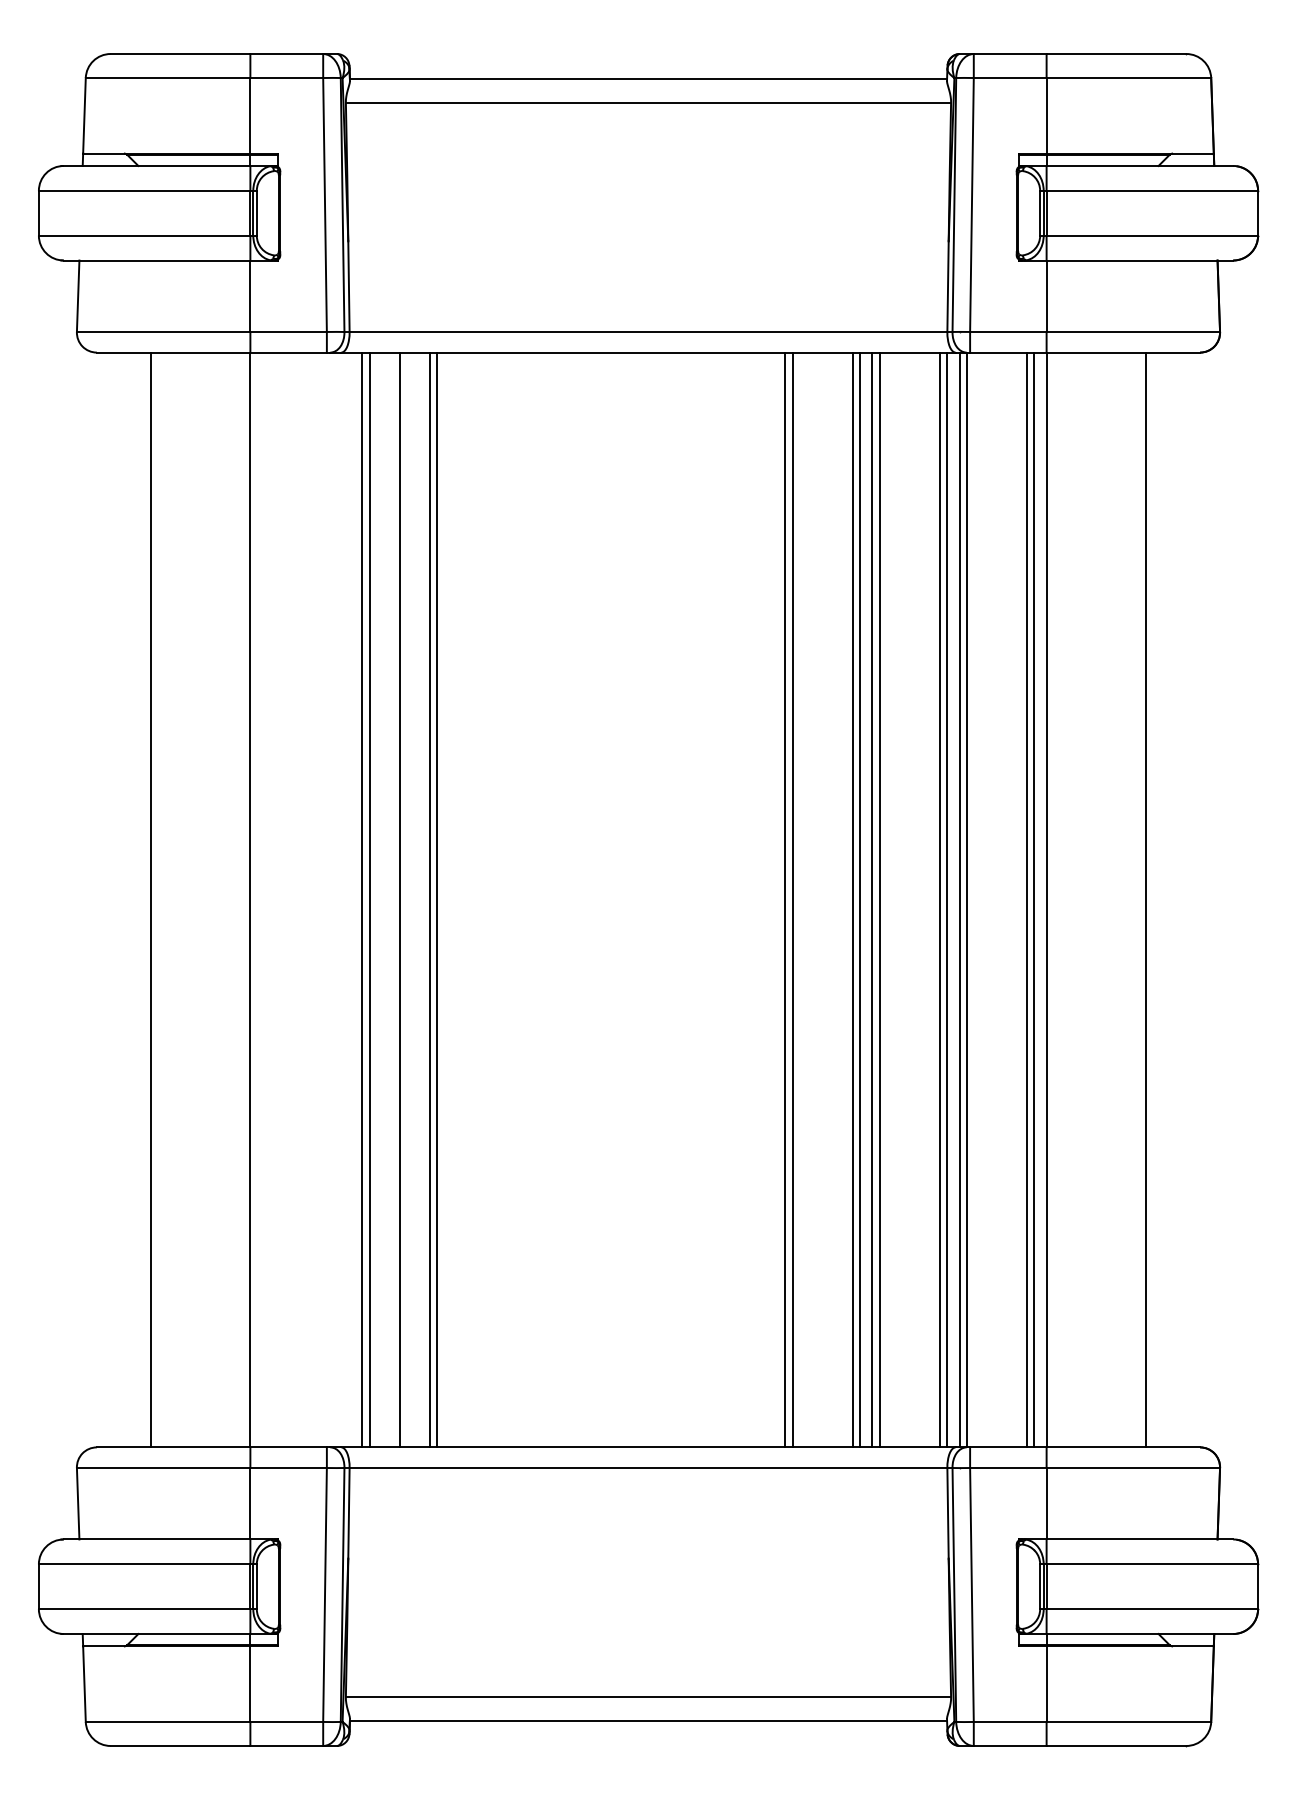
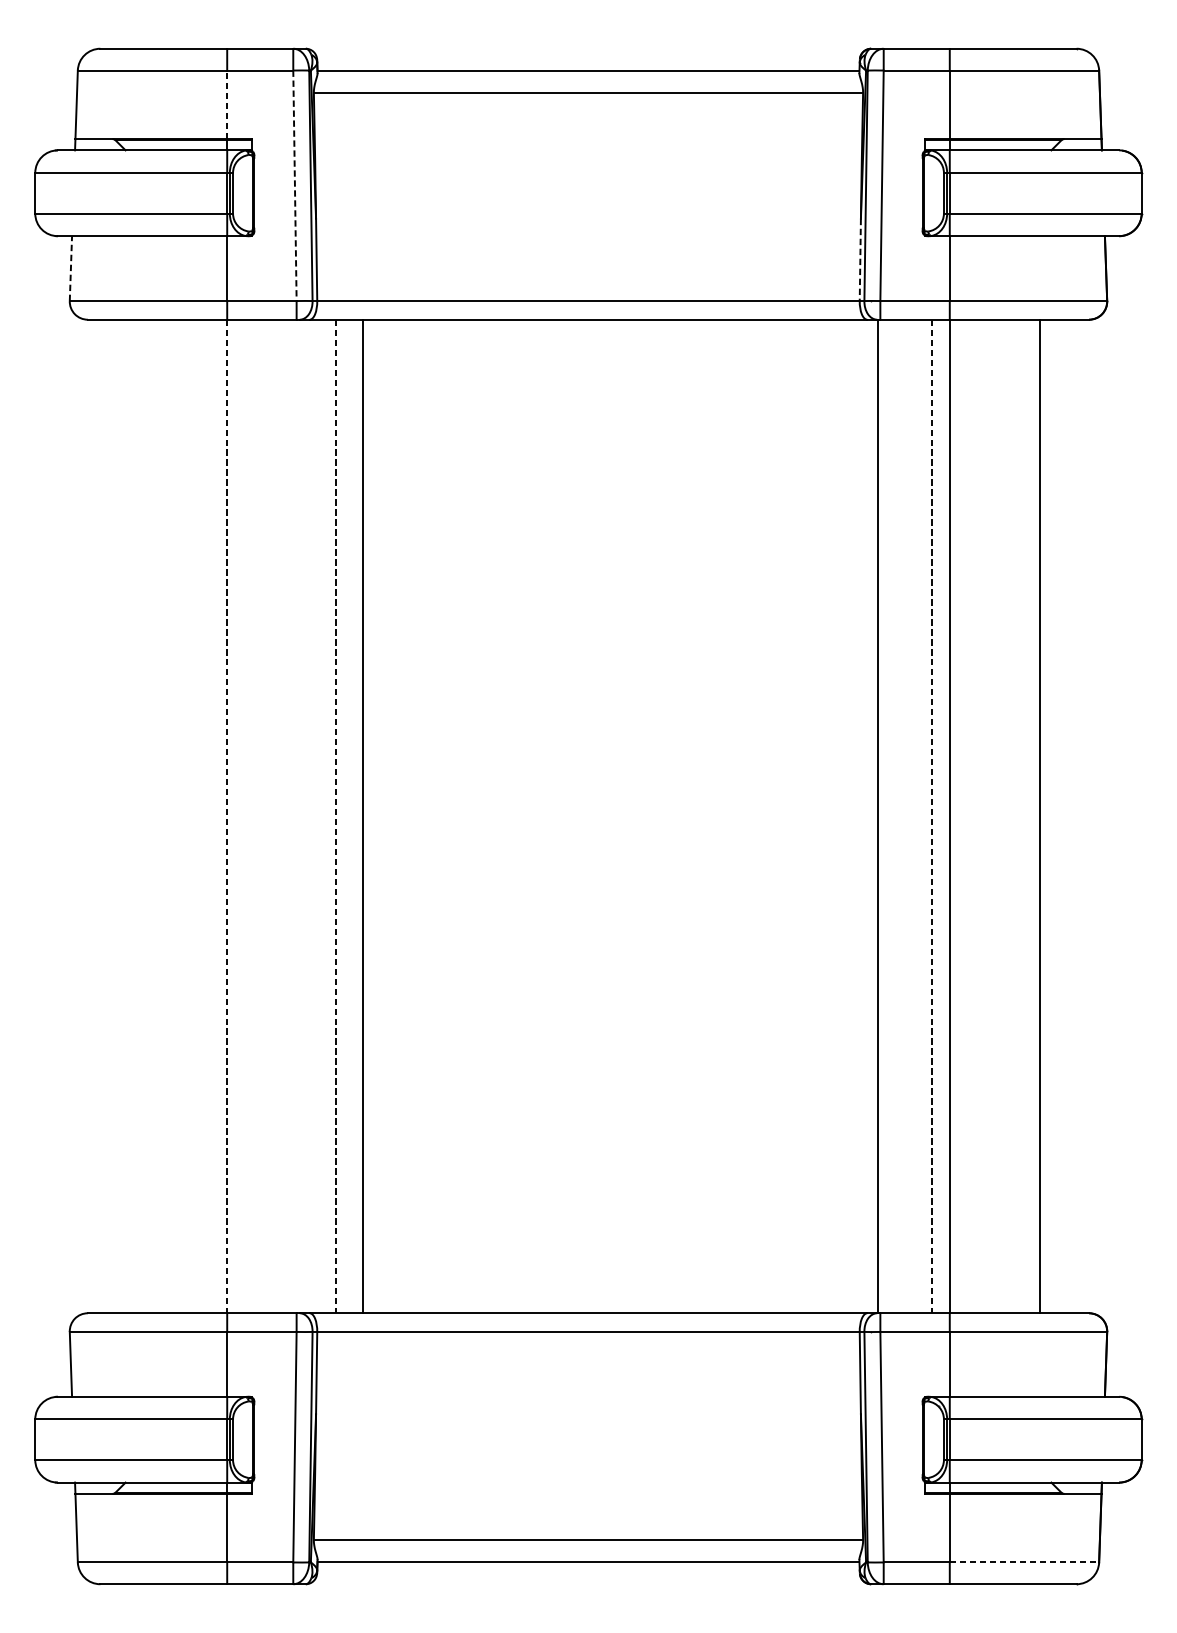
line: (250, 115) -> (227, 104), solid -> dashed
line: (325, 205) -> (295, 186), solid -> dashed
line: (948, 287) -> (860, 260), solid -> dashed
line: (78, 296) -> (71, 268), solid -> dashed
line: (150, 899) -> (136, 816), removed
line: (362, 899) -> (328, 816), removed
line: (429, 899) -> (389, 816), removed
line: (437, 899) -> (397, 816), removed
line: (785, 899) -> (712, 816), removed
line: (792, 899) -> (719, 816), removed
line: (852, 899) -> (773, 816), removed
line: (859, 899) -> (779, 816), removed
line: (872, 899) -> (791, 816), removed
line: (879, 899) -> (798, 816), removed
line: (939, 899) -> (852, 816), removed
line: (947, 899) -> (859, 816), removed
line: (959, 899) -> (870, 816), removed
line: (1034, 899) -> (938, 816), removed
line: (250, 900) -> (227, 816), solid -> dashed
line: (369, 900) -> (335, 816), solid -> dashed
line: (1026, 900) -> (931, 816), solid -> dashed
line: (1129, 1721) -> (1025, 1562), solid -> dashed

